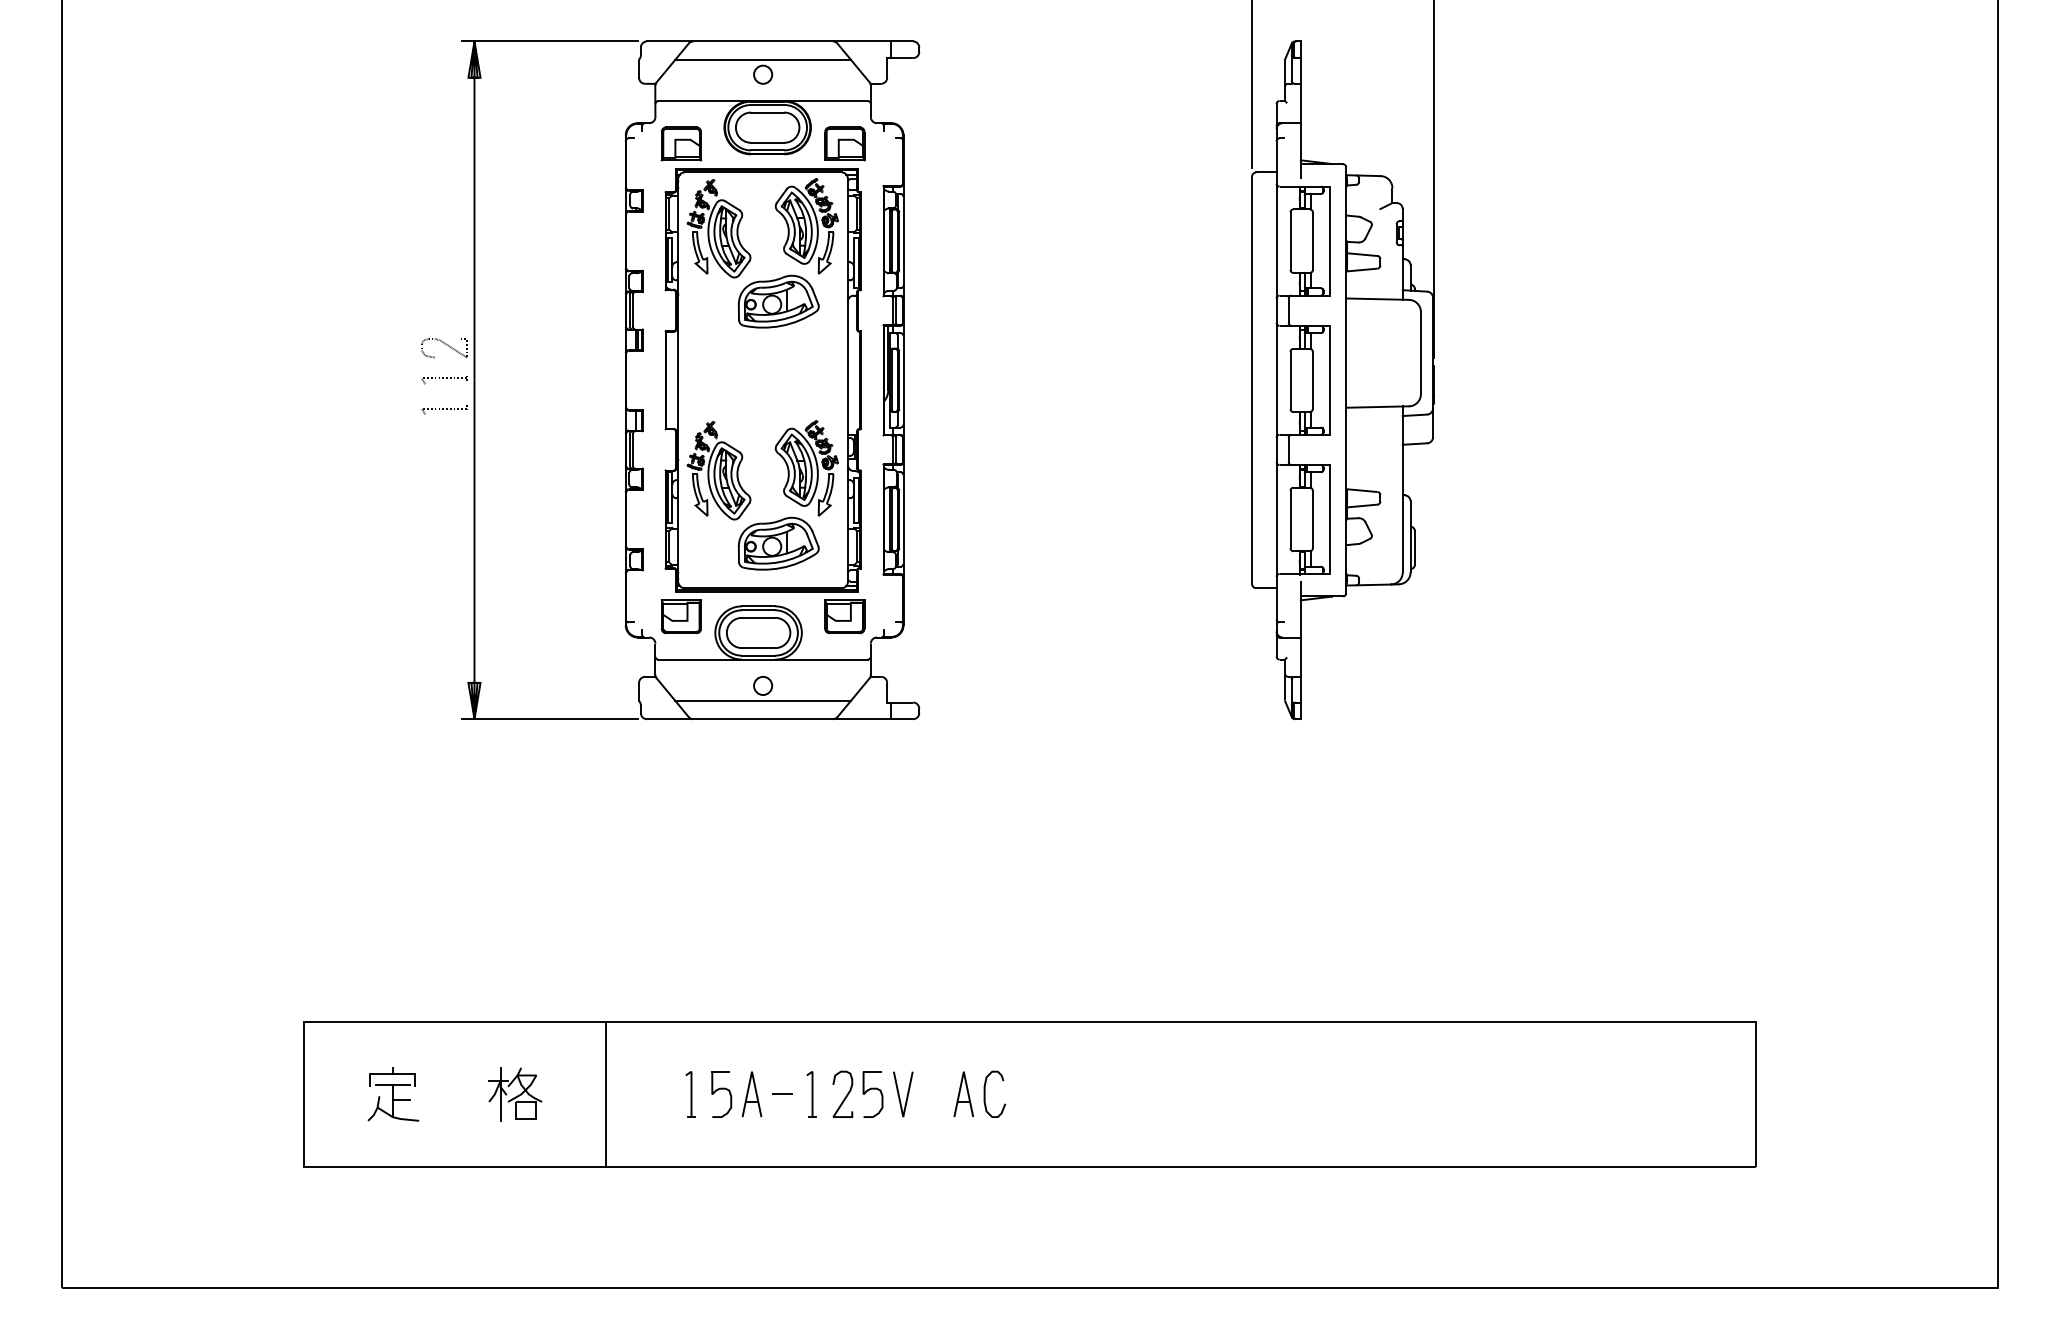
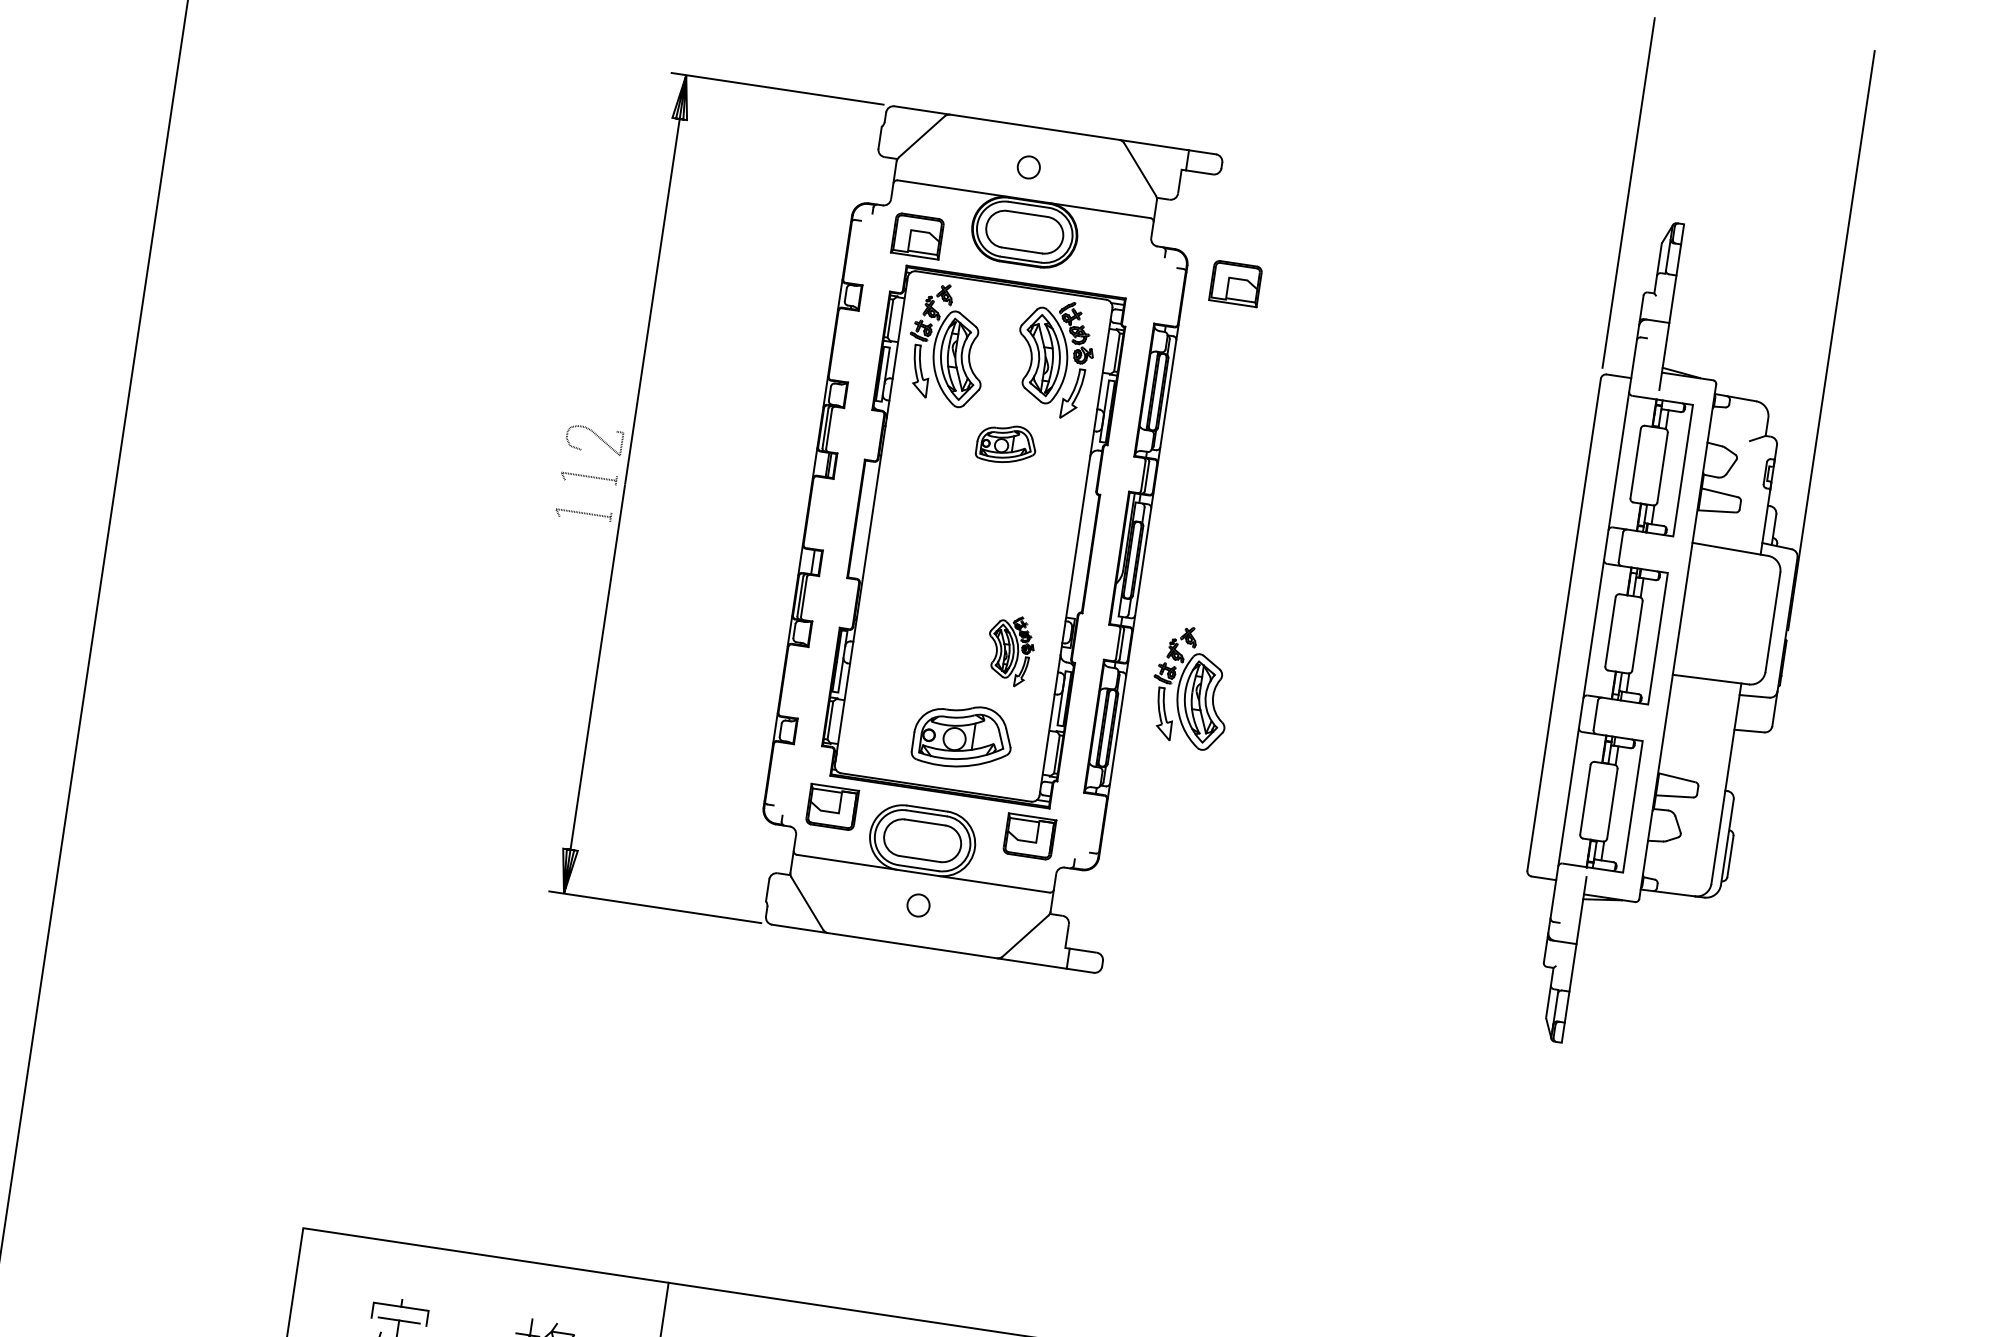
line: (762, 59) -> (1030, 148), removed
part: (844, 143) -> (1235, 283), moved
part: (778, 301) -> (1006, 444), size x0.6
part: (806, 468) -> (1010, 650), size x0.6
part: (718, 470) -> (1191, 687), moved
line: (762, 701) -> (914, 924), removed

